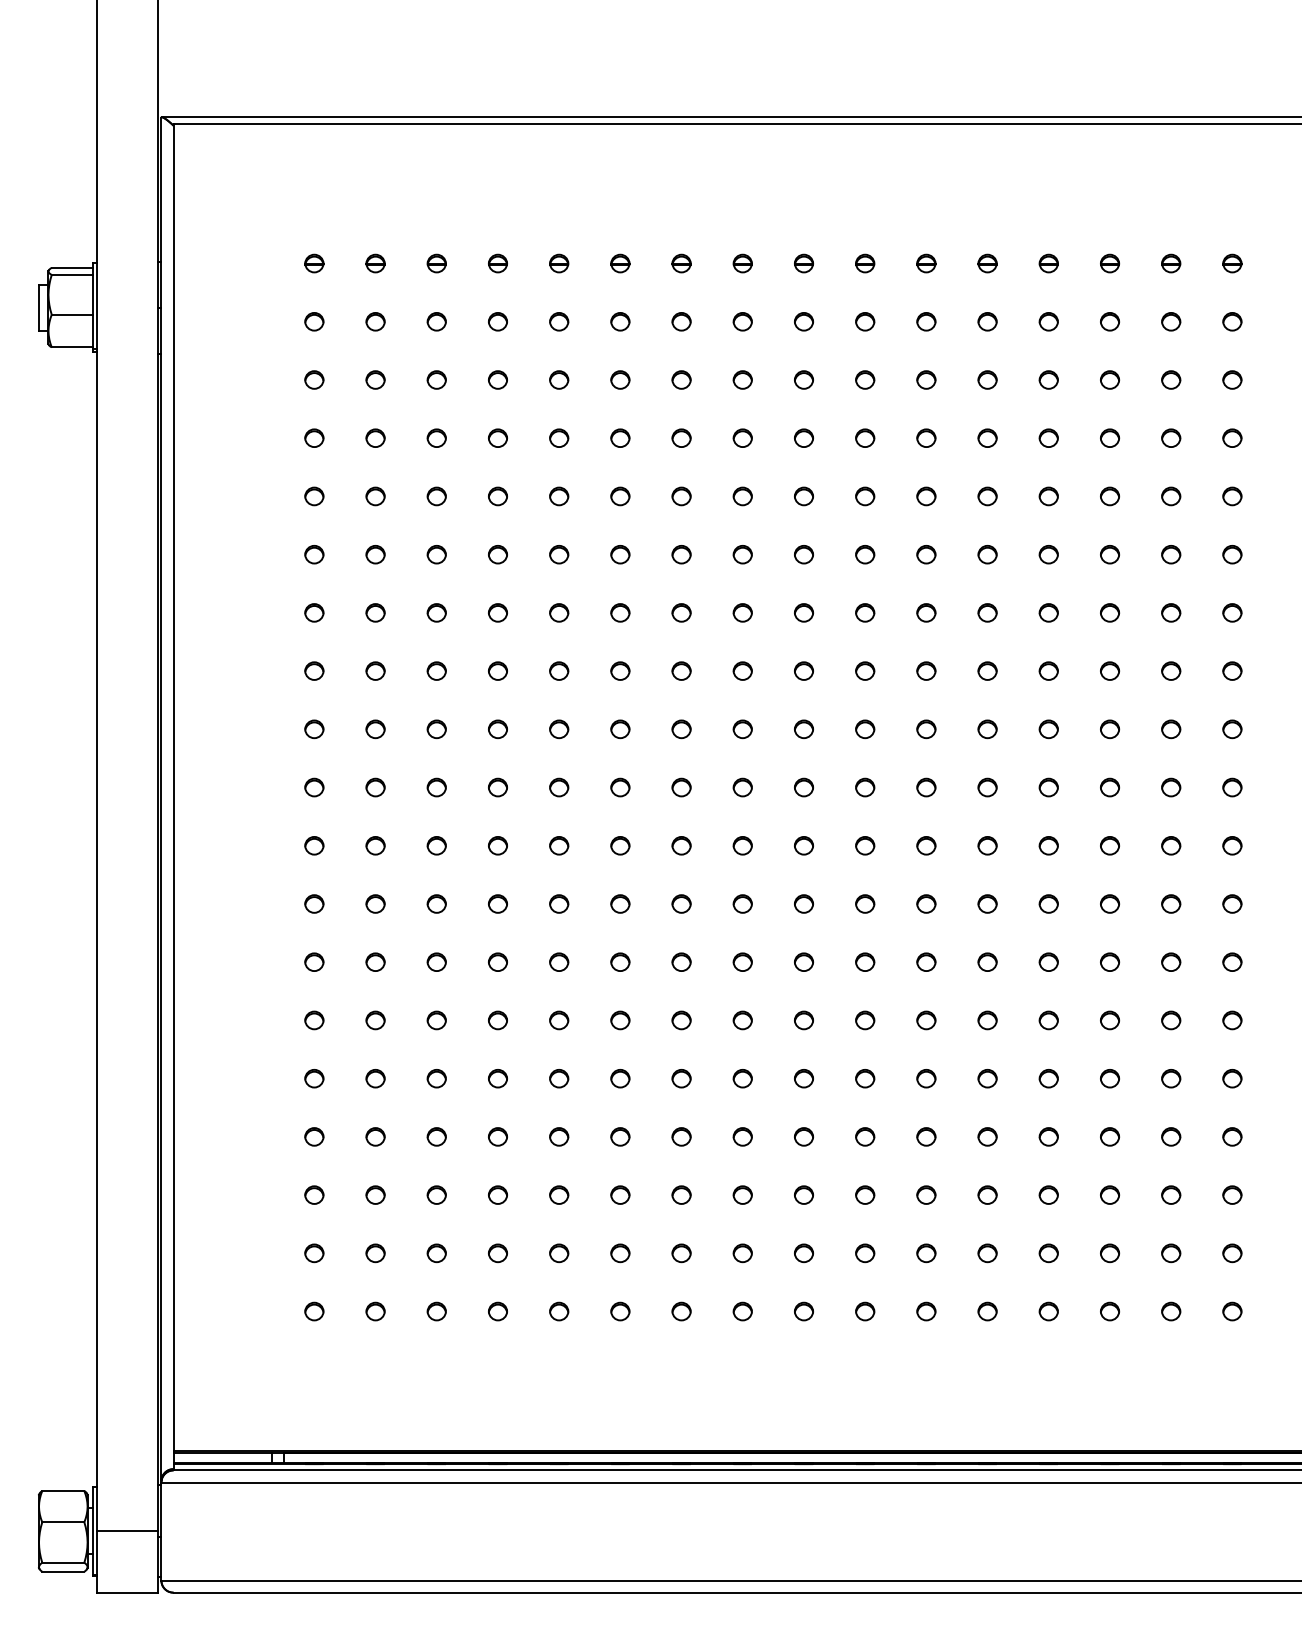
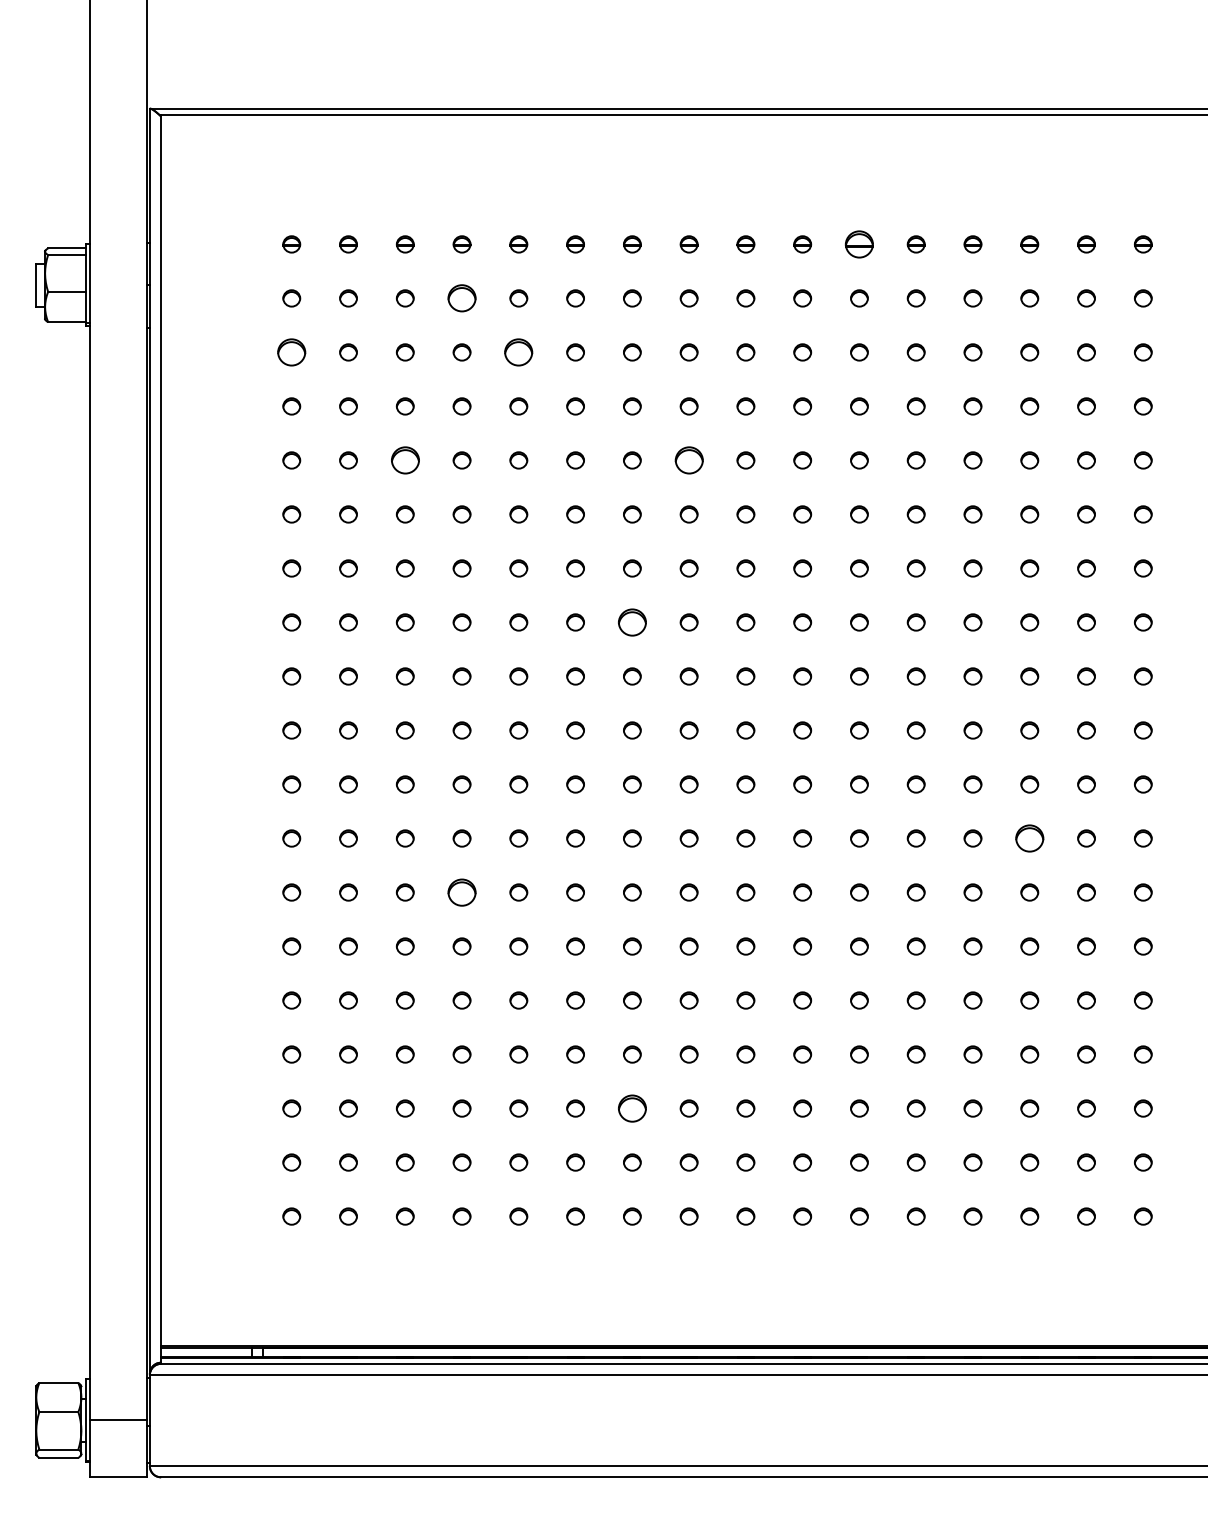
part: (926, 263) -> (859, 244), size x1.6
part: (497, 321) -> (461, 298), size x1.6
part: (314, 379) -> (291, 351), size x1.6
part: (559, 379) -> (519, 351), size x1.6
part: (436, 496) -> (405, 460), size x1.6
part: (742, 496) -> (688, 460), size x1.6
part: (681, 670) -> (632, 621), size x1.6
part: (1109, 903) -> (1029, 838), size x1.6
part: (497, 961) -> (461, 891), size x1.6
part: (681, 1194) -> (632, 1107), size x1.6

